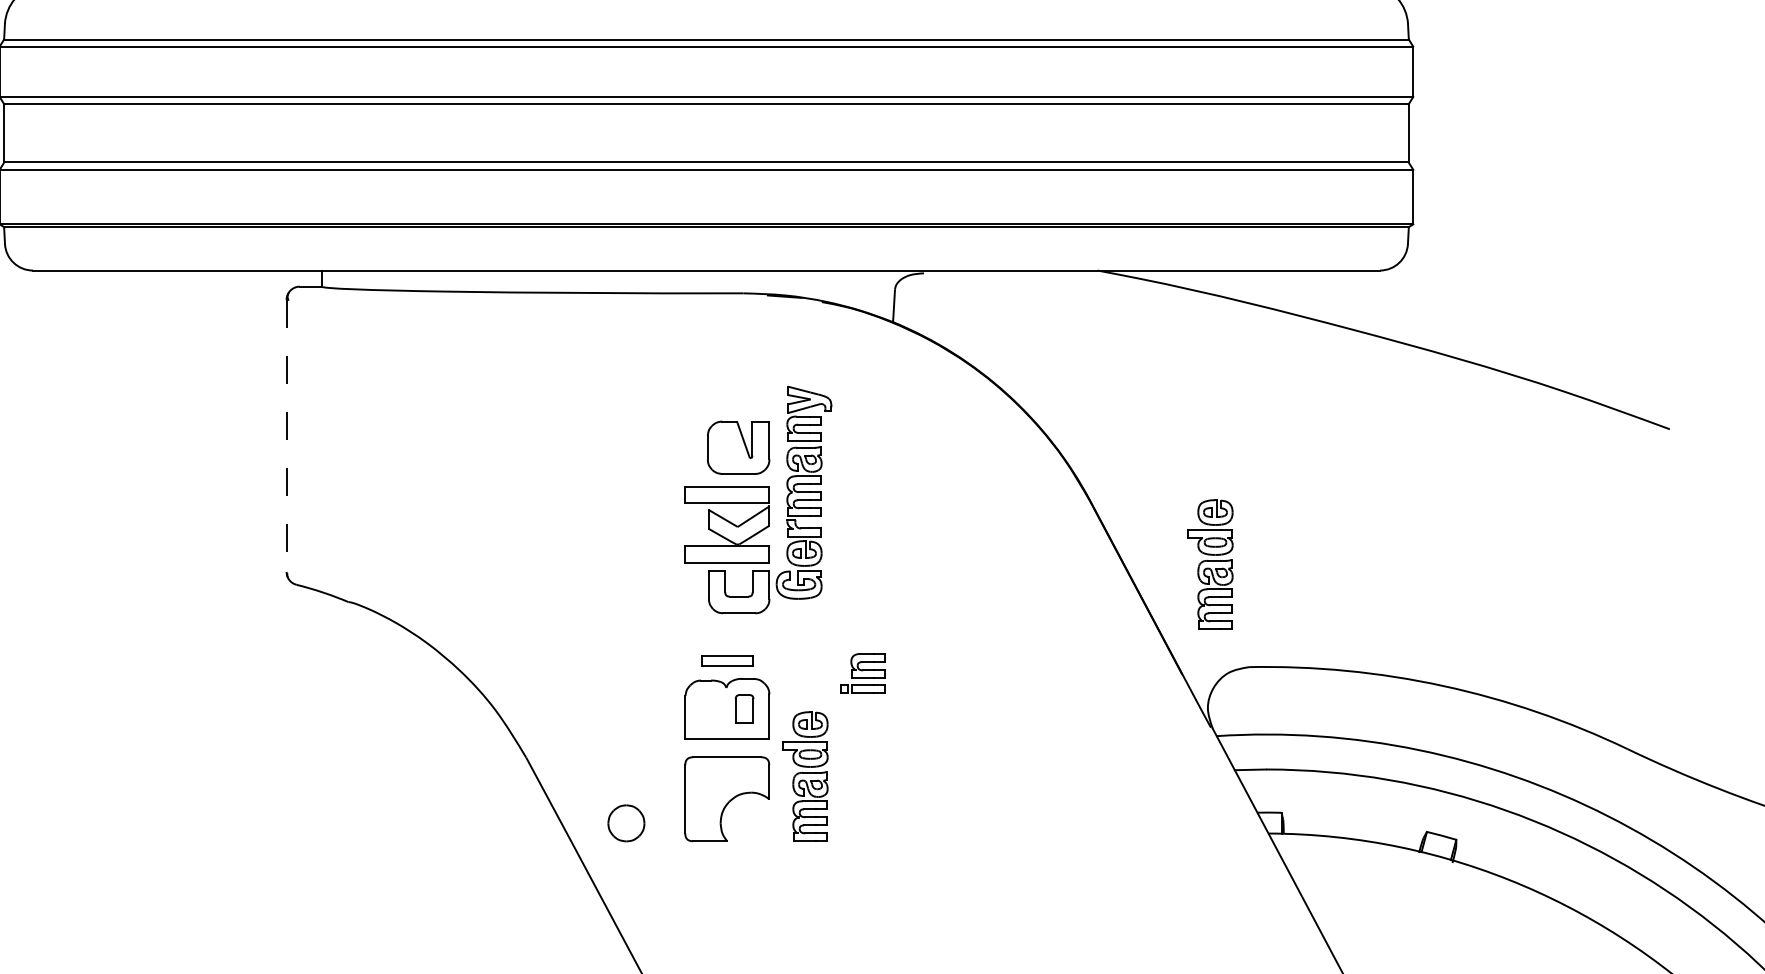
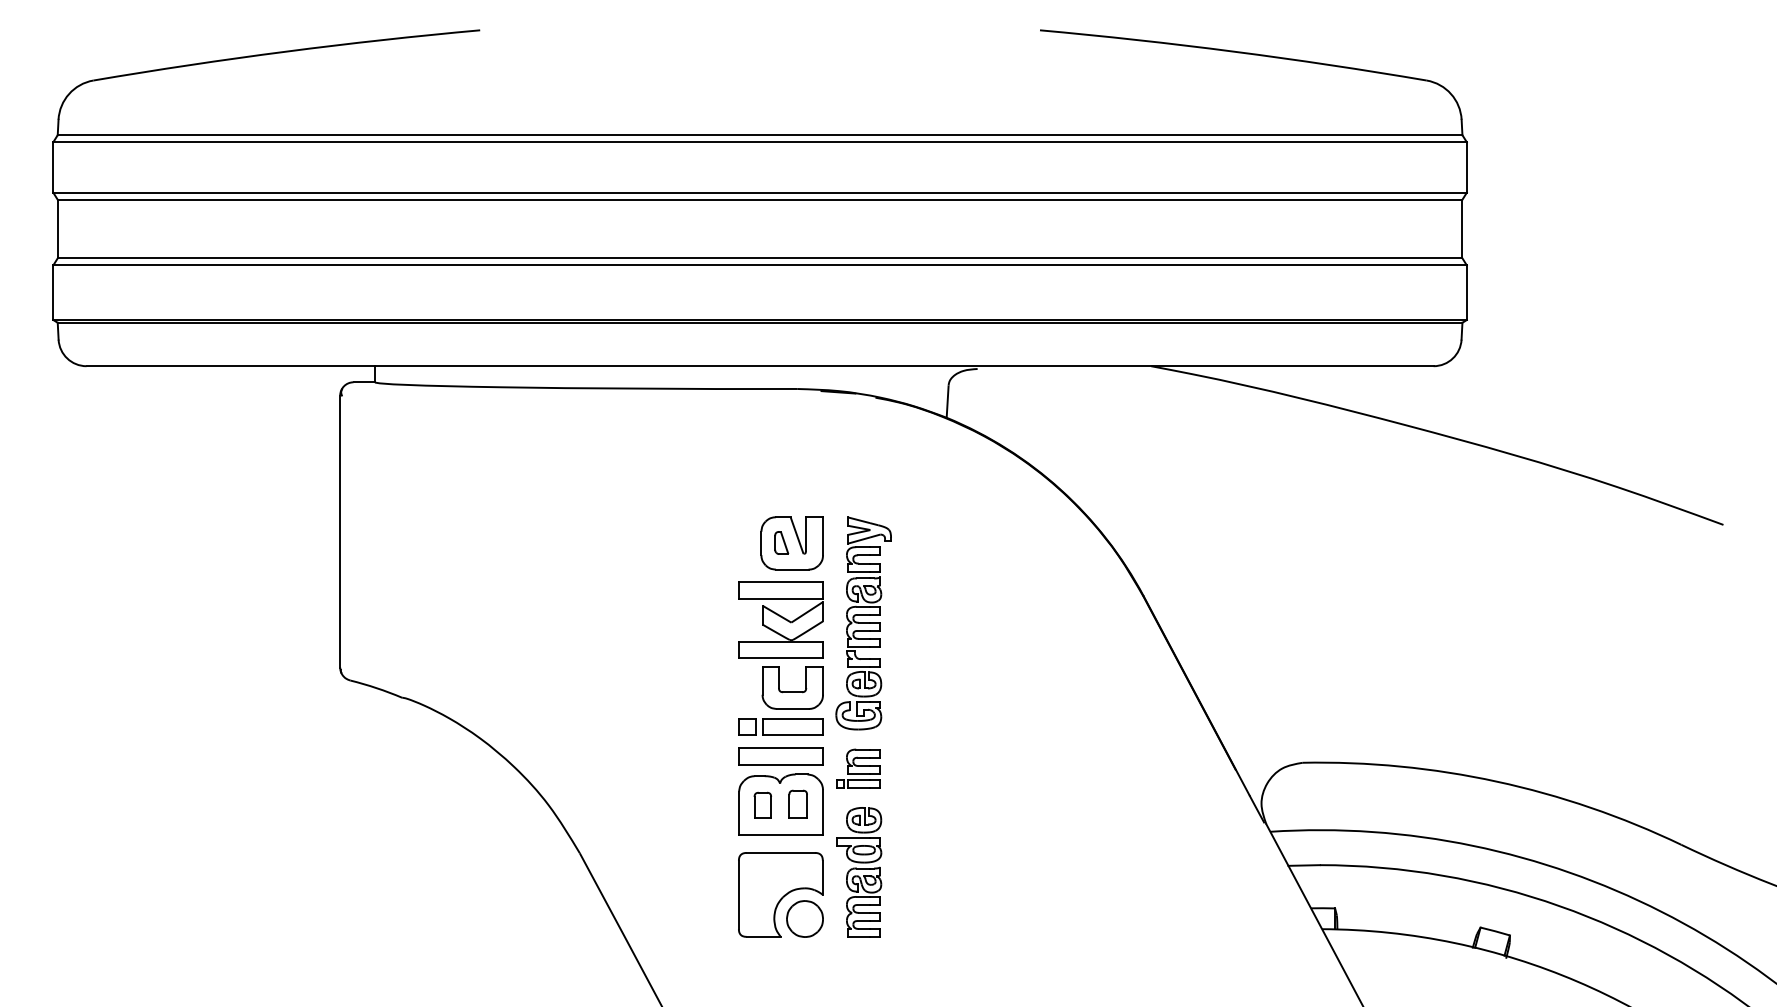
line: (286, 436) -> (340, 532), dashed -> solid
part: (727, 446) -> (781, 542), added
part: (803, 492) -> (863, 623), moved
part: (1210, 564) -> (1264, 660), removed
part: (726, 630) -> (780, 726), added
part: (726, 660) -> (780, 756), size x1.67
part: (862, 672) -> (858, 768), moved
part: (708, 708) -> (762, 804), added
part: (625, 822) -> (804, 918), moved

